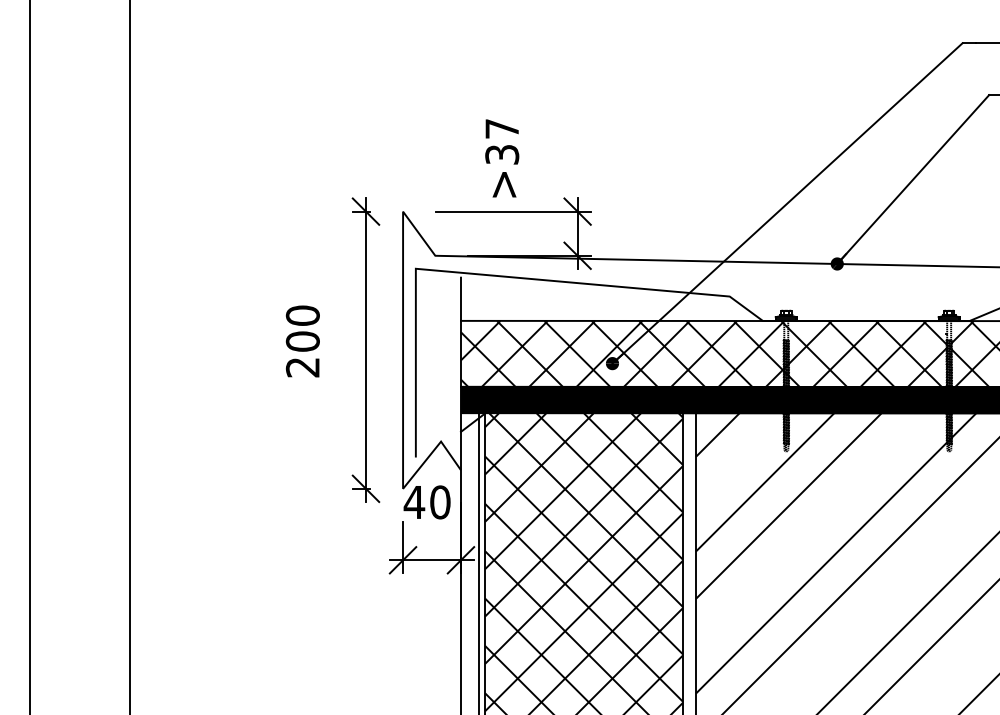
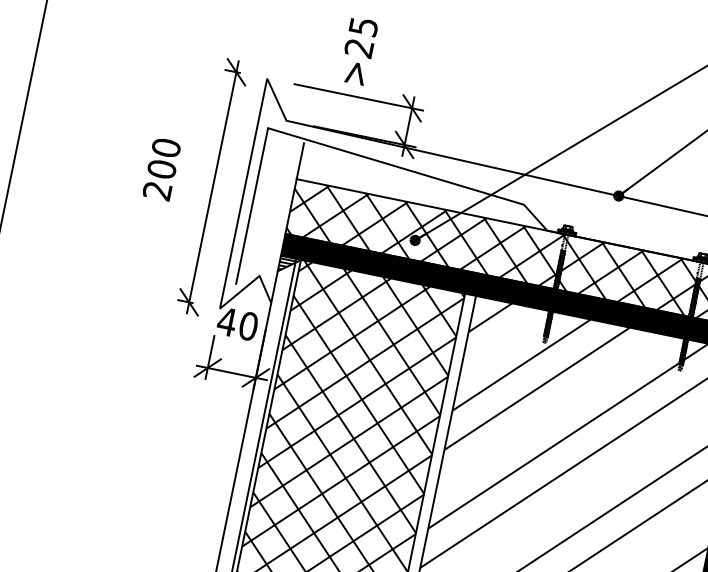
text: (502, 141) -> (361, 37), >37 -> >25
hatch: (469, 422) -> (286, 264), added

